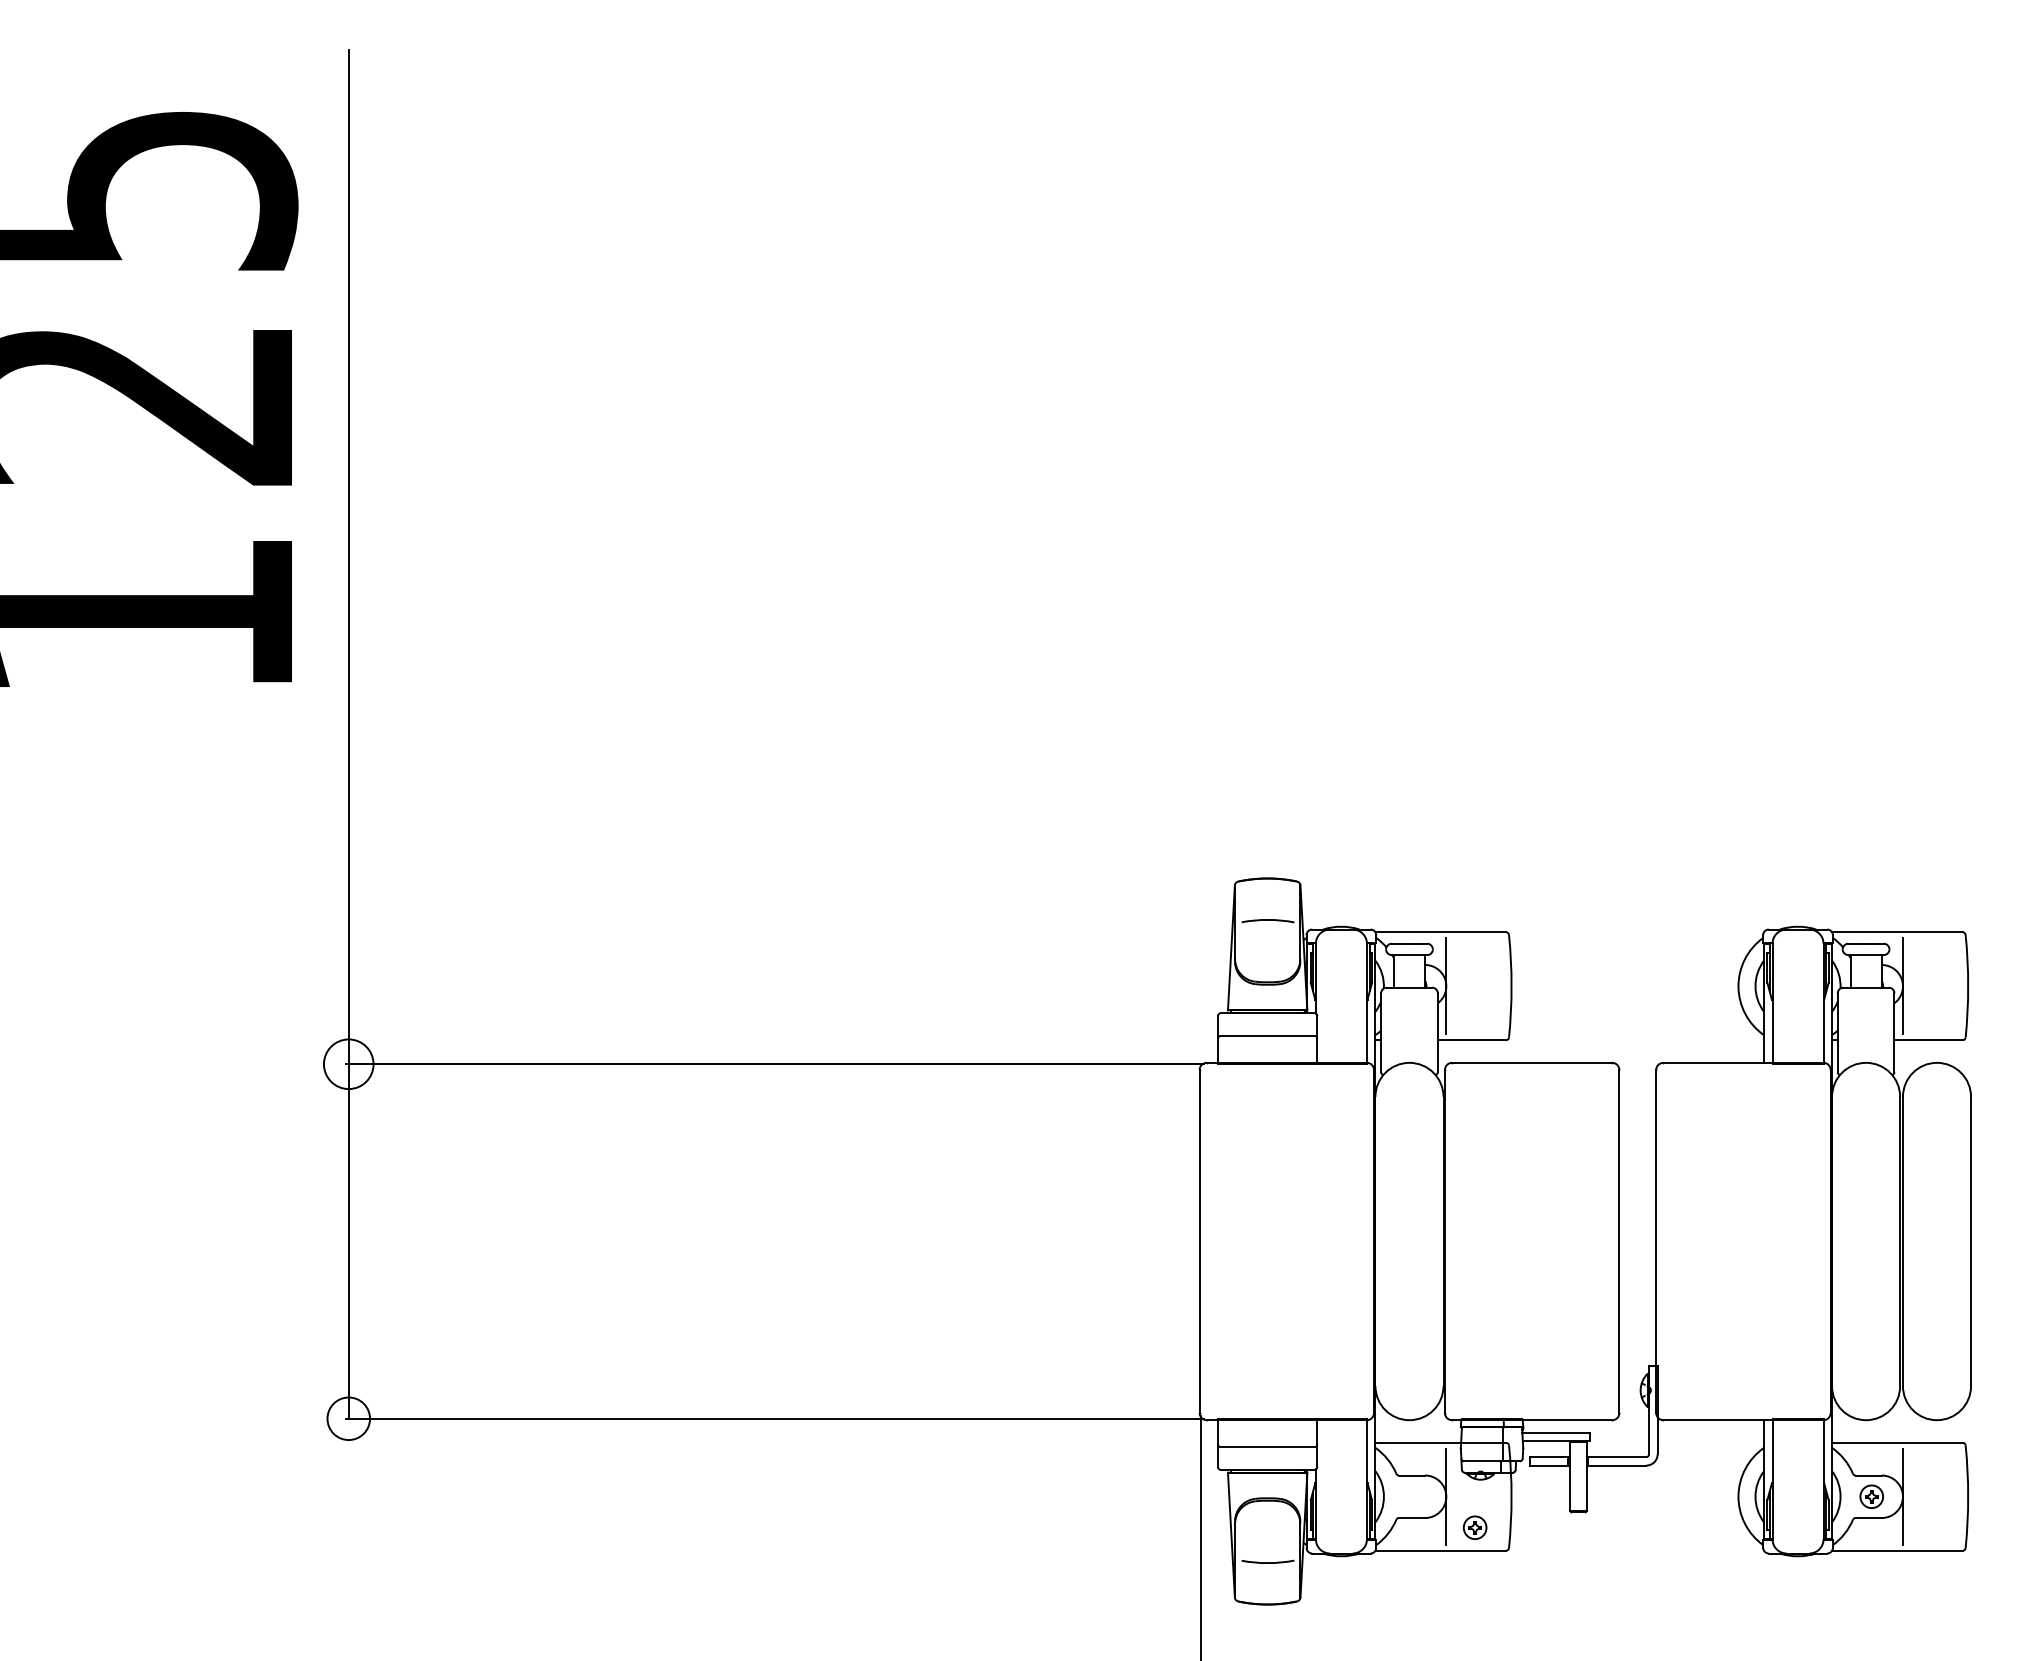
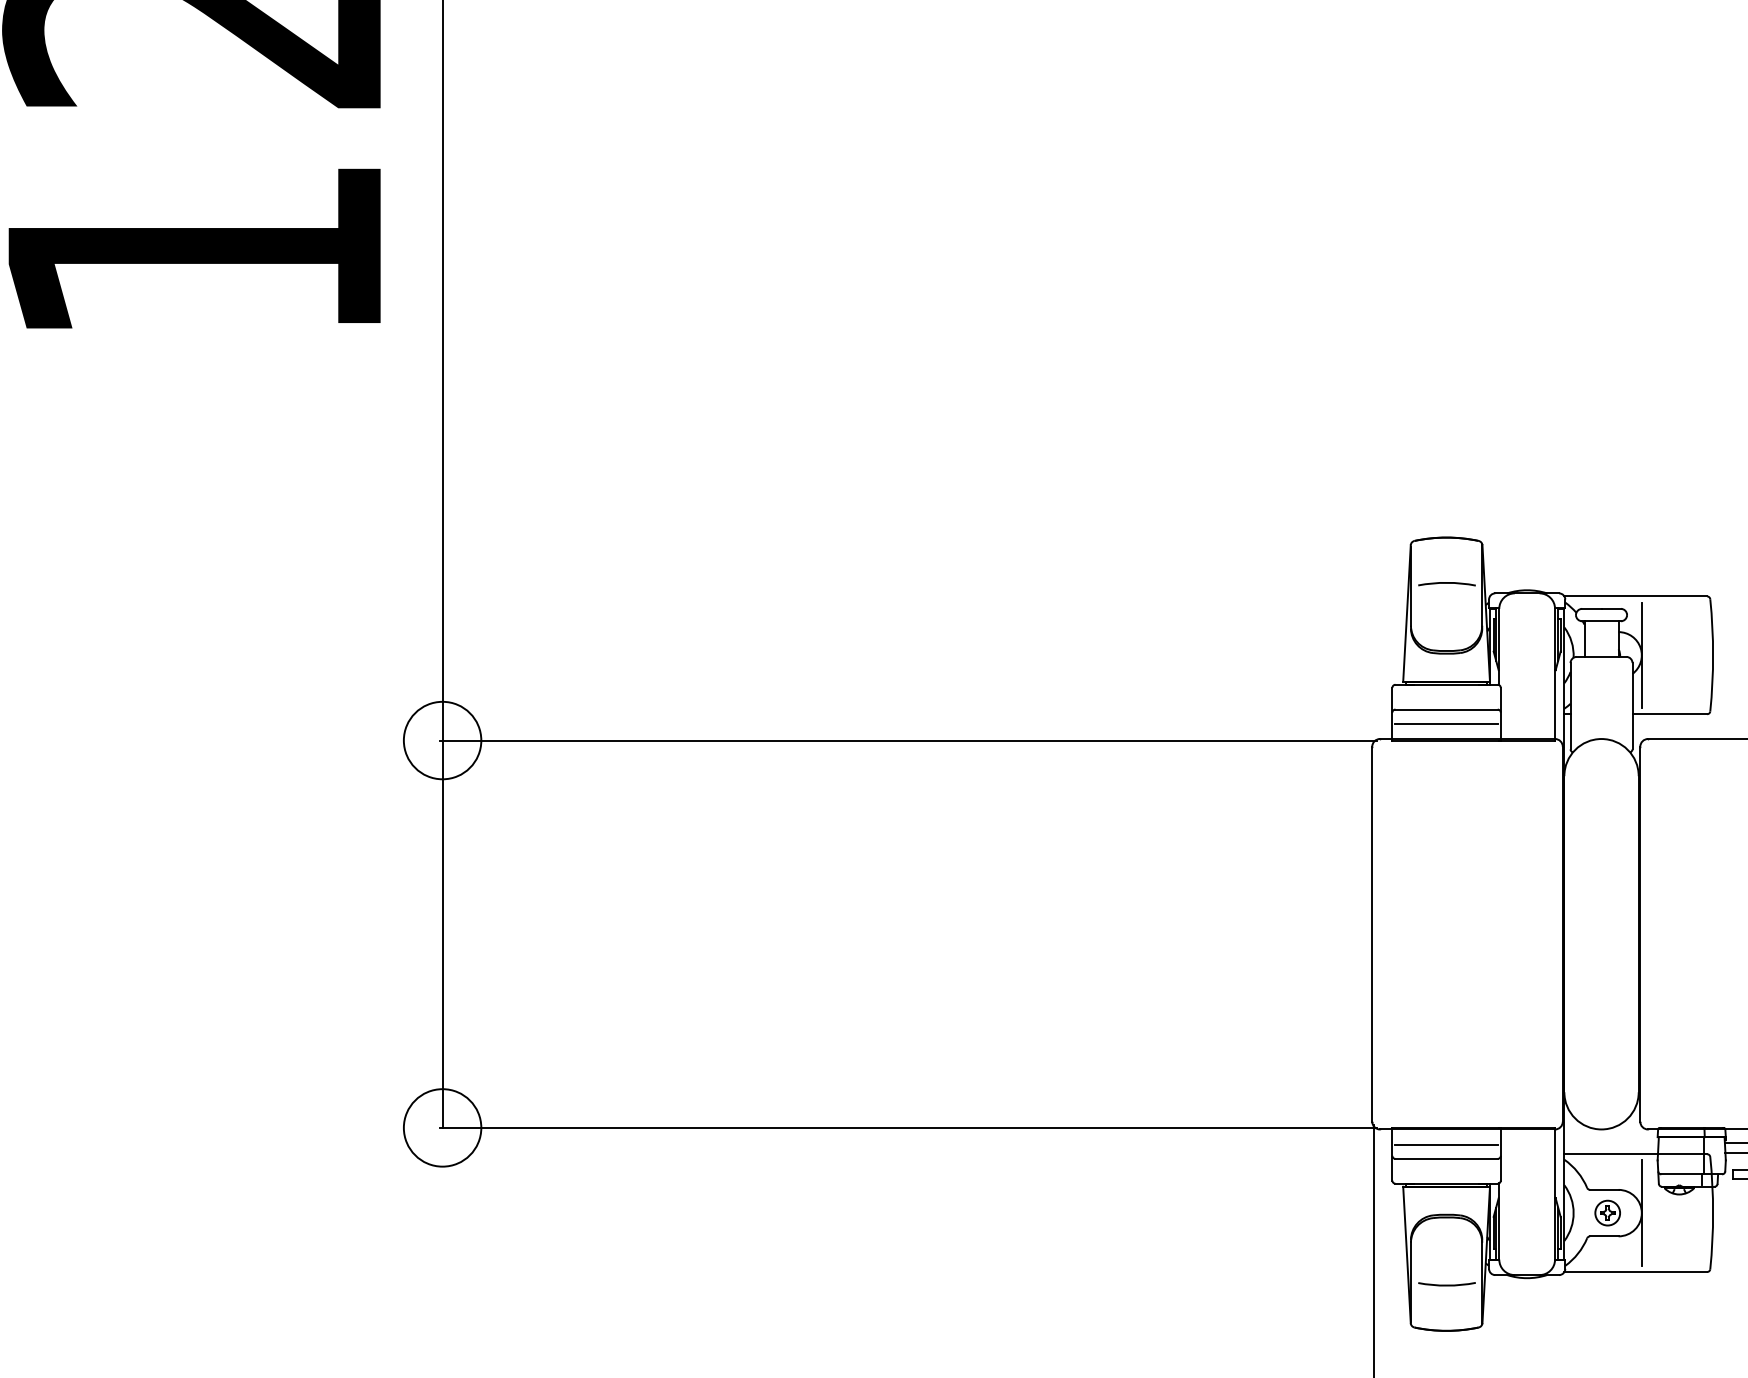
line: (1267, 1048) -> (1446, 723), added
circle: (348, 1063) -> (442, 739), size x1.43
circle: (348, 1418) -> (442, 1127), size x1.67
line: (1267, 1434) -> (1446, 1145), added
part: (1474, 1527) -> (1607, 1212), moved

